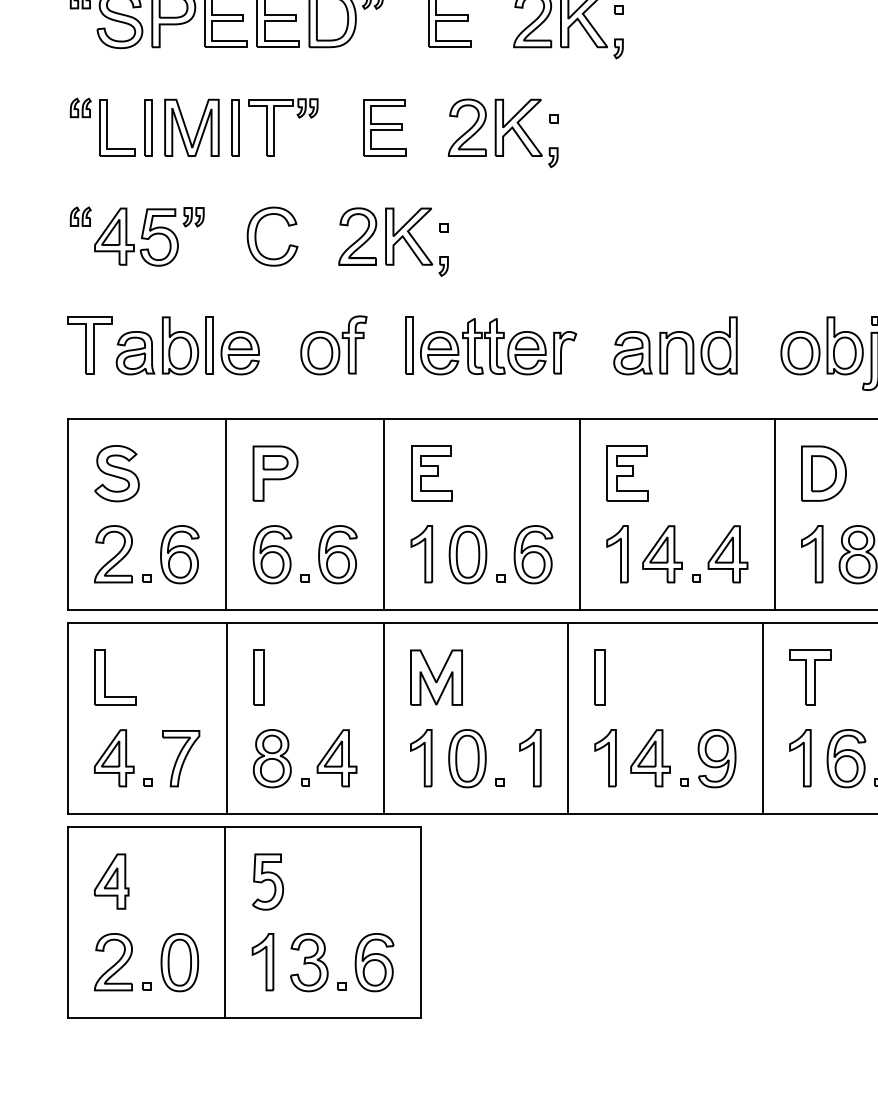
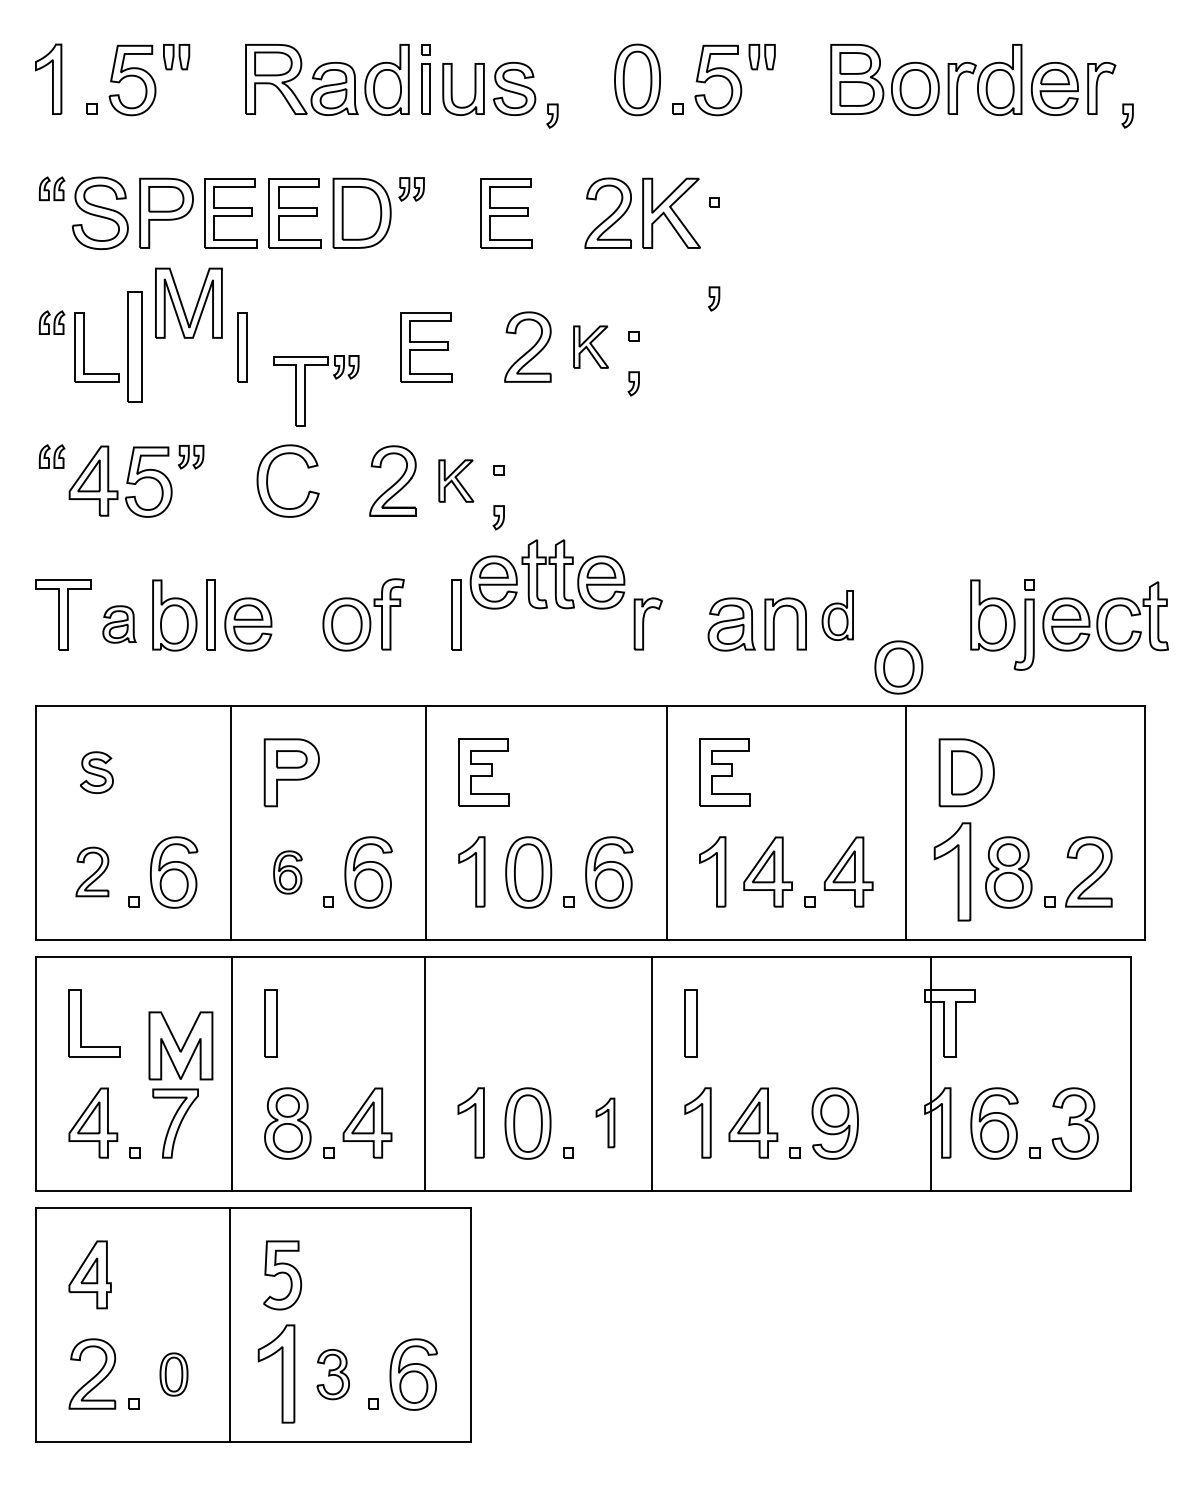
part: (618, 48) -> (713, 298), moved
part: (274, 127) -> (305, 390), moved
part: (518, 127) -> (590, 346), size x0.6
part: (148, 128) -> (135, 347), size x1.6
part: (186, 128) -> (182, 303), moved
part: (409, 236) -> (456, 480), size x0.6
part: (718, 345) -> (837, 615), size x0.7
part: (488, 346) -> (554, 574), moved
part: (135, 353) -> (119, 624), size x0.7
part: (800, 353) -> (898, 667), moved
part: (116, 473) -> (96, 772), size x0.6
part: (113, 553) -> (92, 871), size x0.7
part: (811, 553) -> (951, 871), size x1.4
part: (272, 554) -> (287, 872), size x0.6
part: (436, 677) -> (180, 1045), moved
line: (762, 718) -> (930, 1074), moved
part: (530, 757) -> (605, 1122), size x0.7
part: (262, 961) -> (275, 1373), size x1.4
part: (179, 962) -> (173, 1374), size x0.6
part: (308, 962) -> (332, 1374), size x0.7

